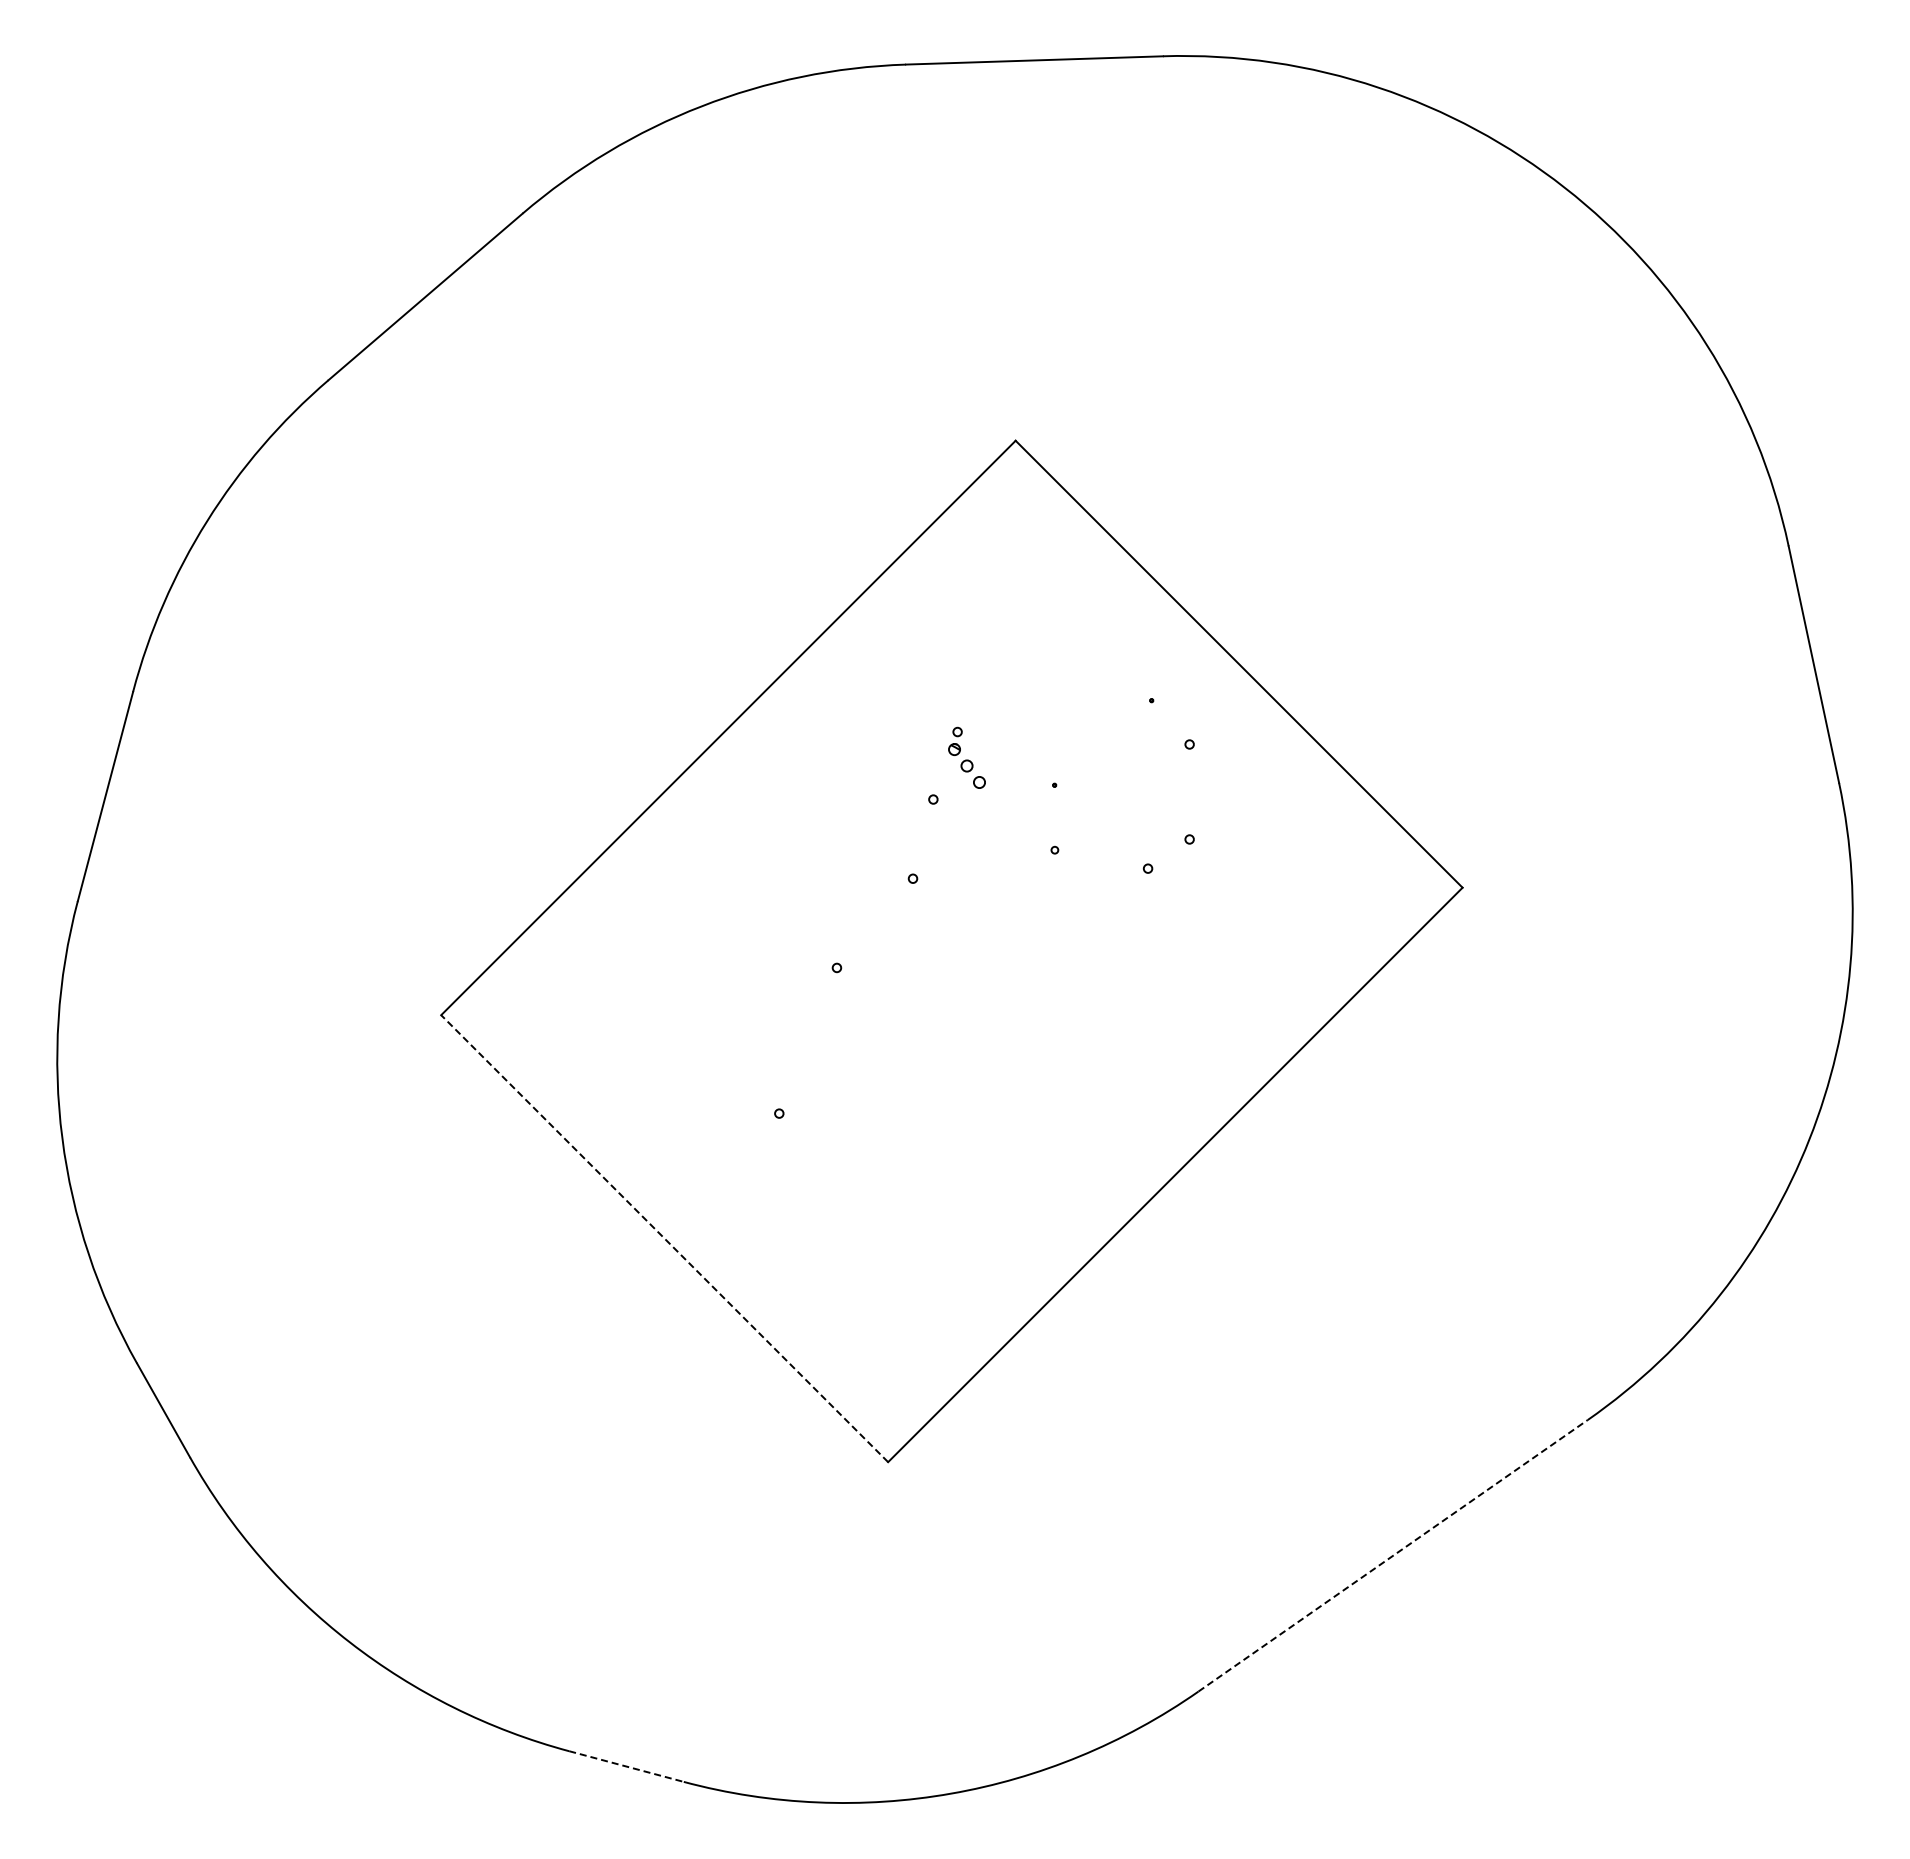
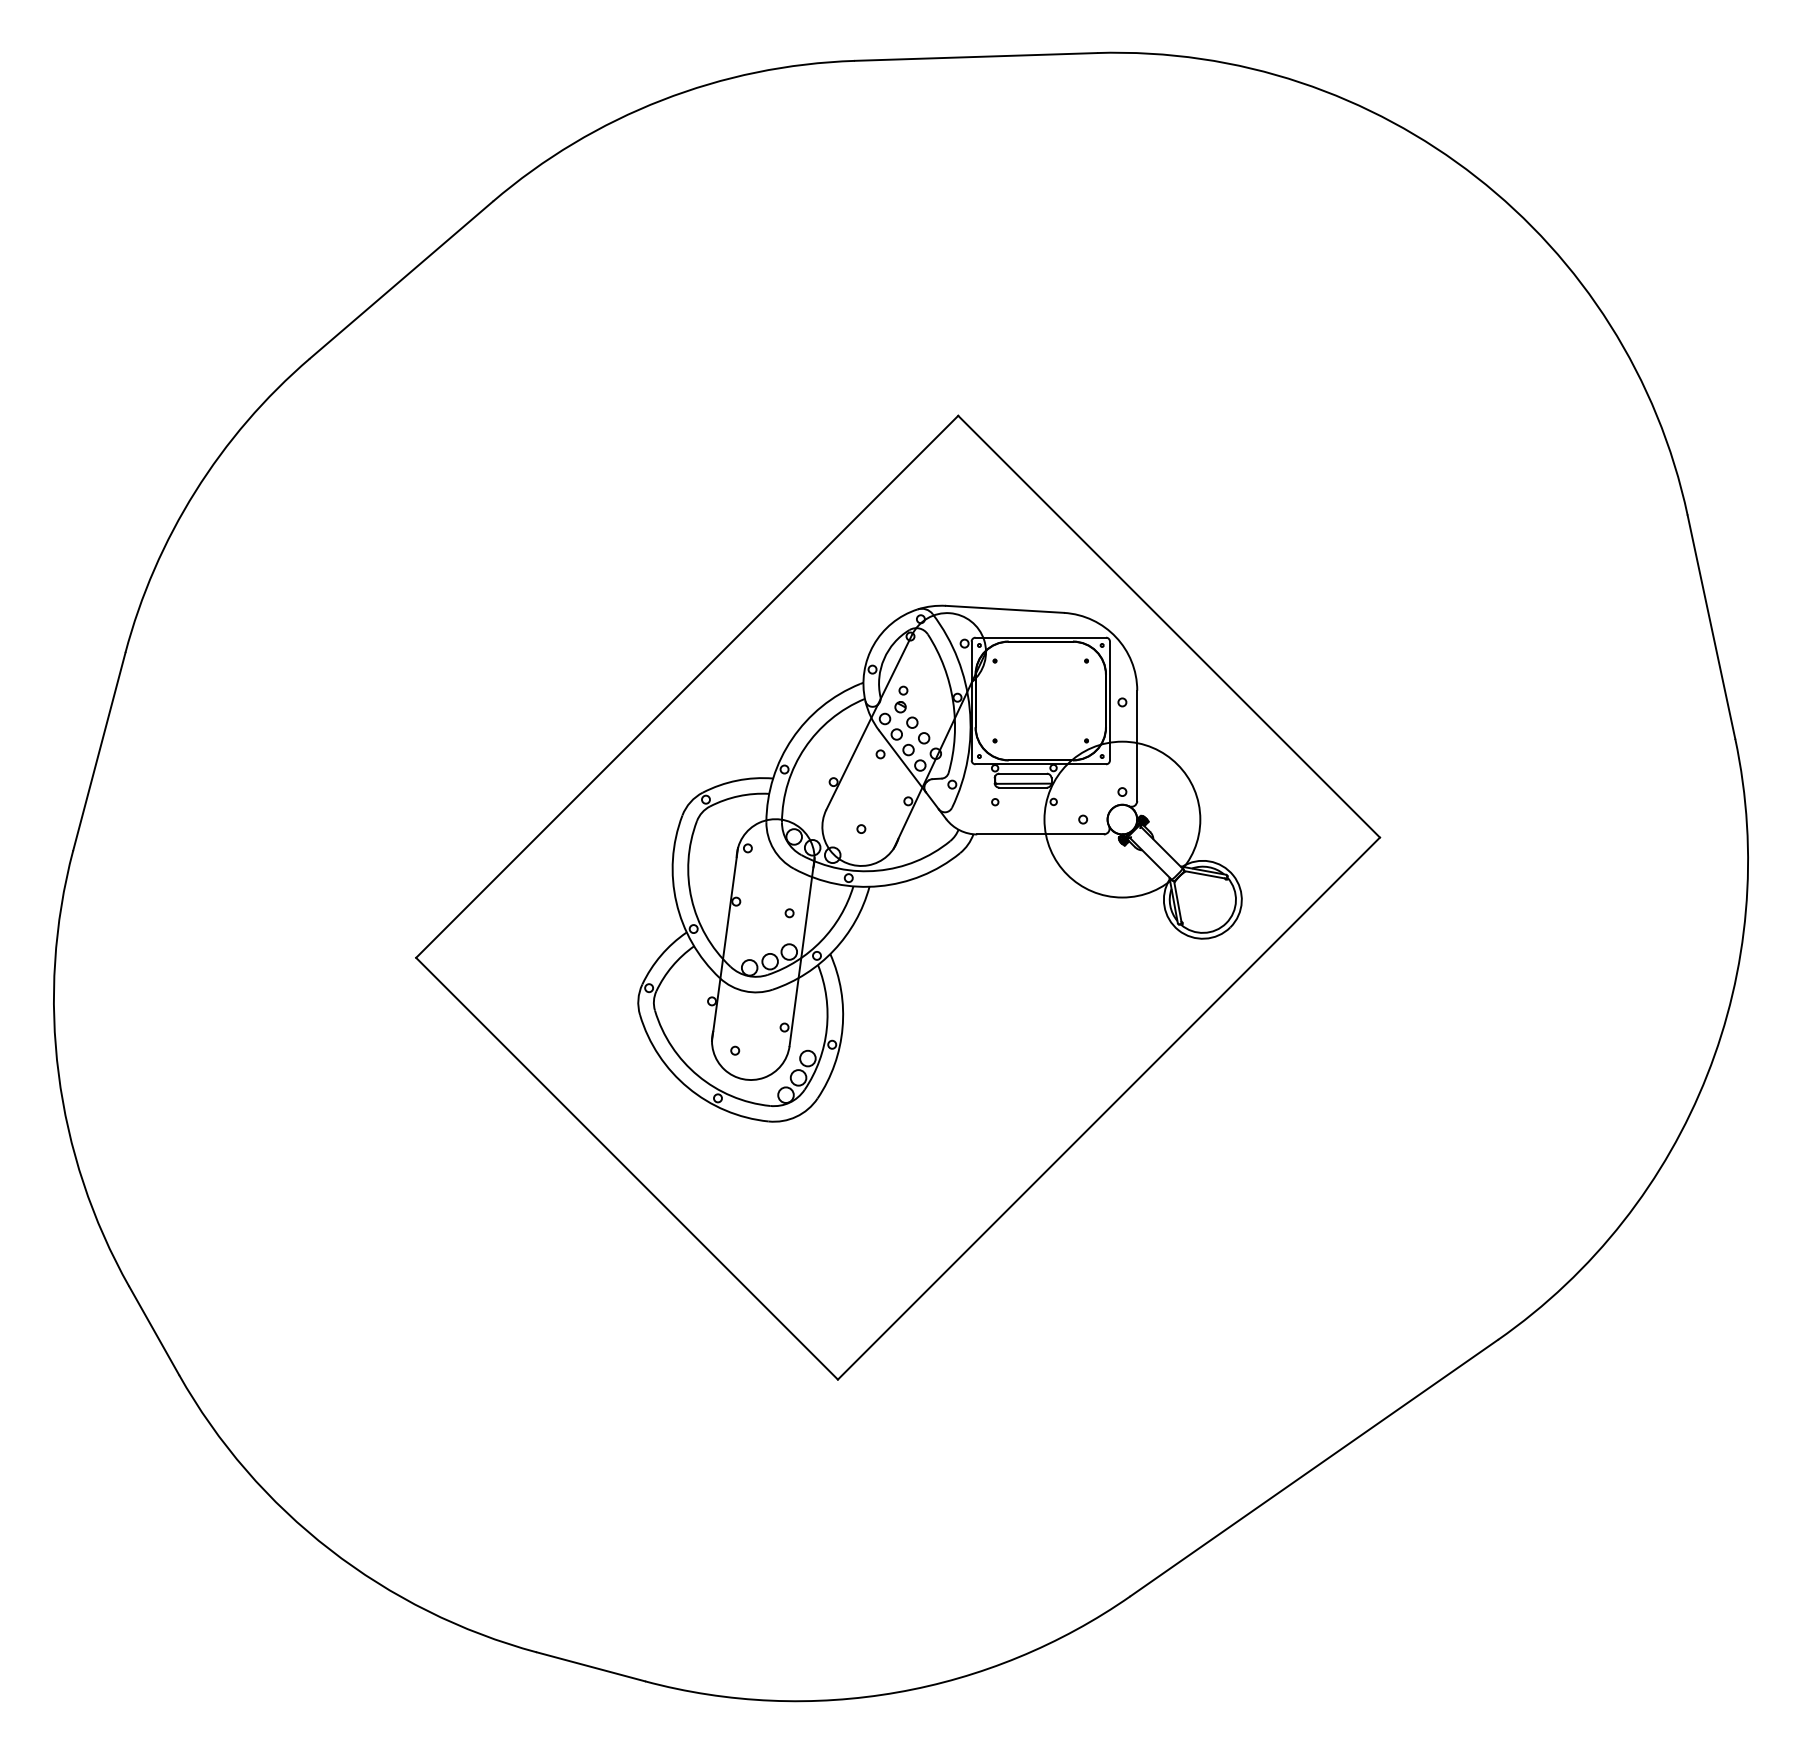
part: (996, 915) -> (940, 863), added
line: (664, 1238) -> (626, 1168), dashed -> solid
line: (1393, 1555) -> (1314, 1467), dashed -> solid
line: (626, 1766) -> (591, 1666), dashed -> solid

